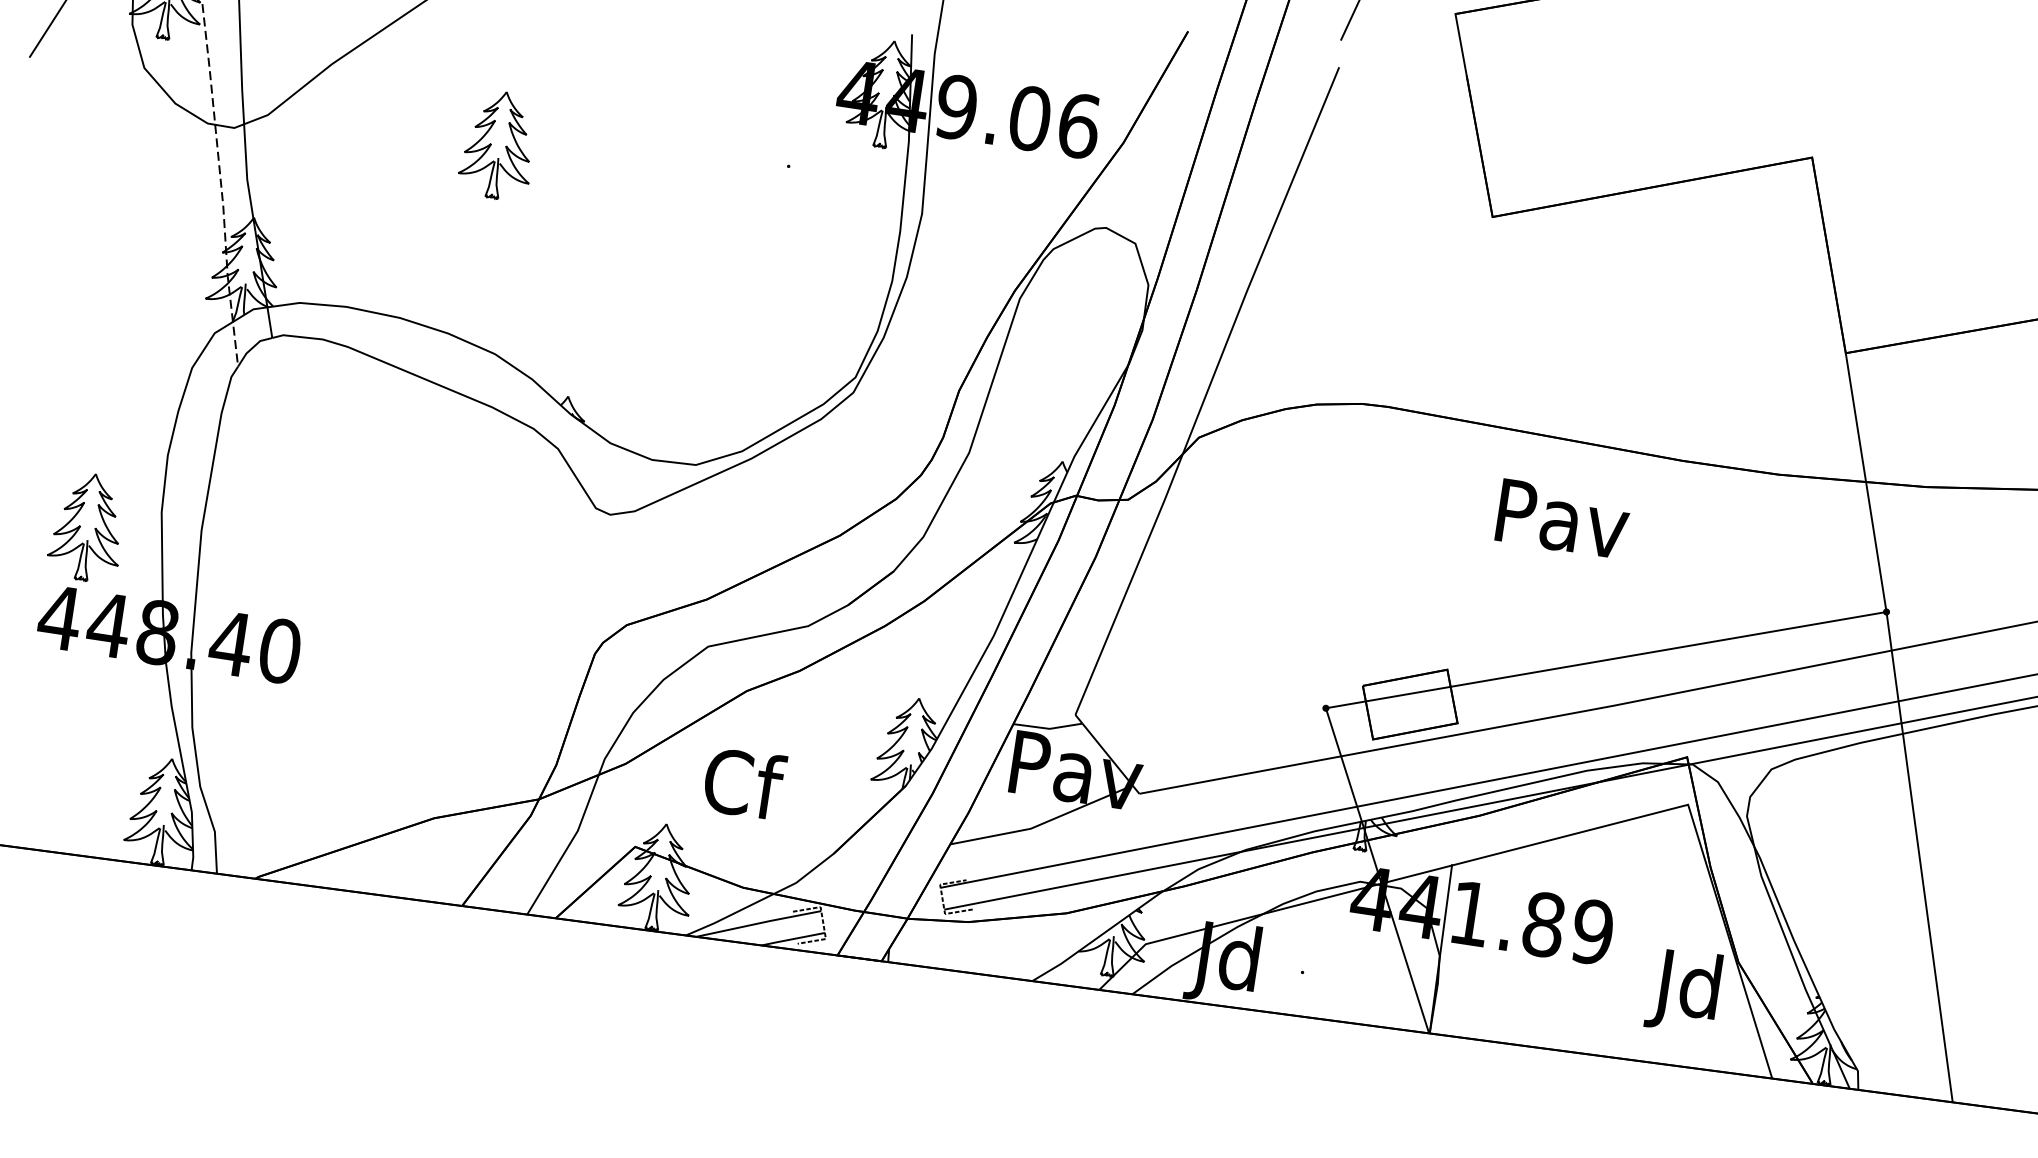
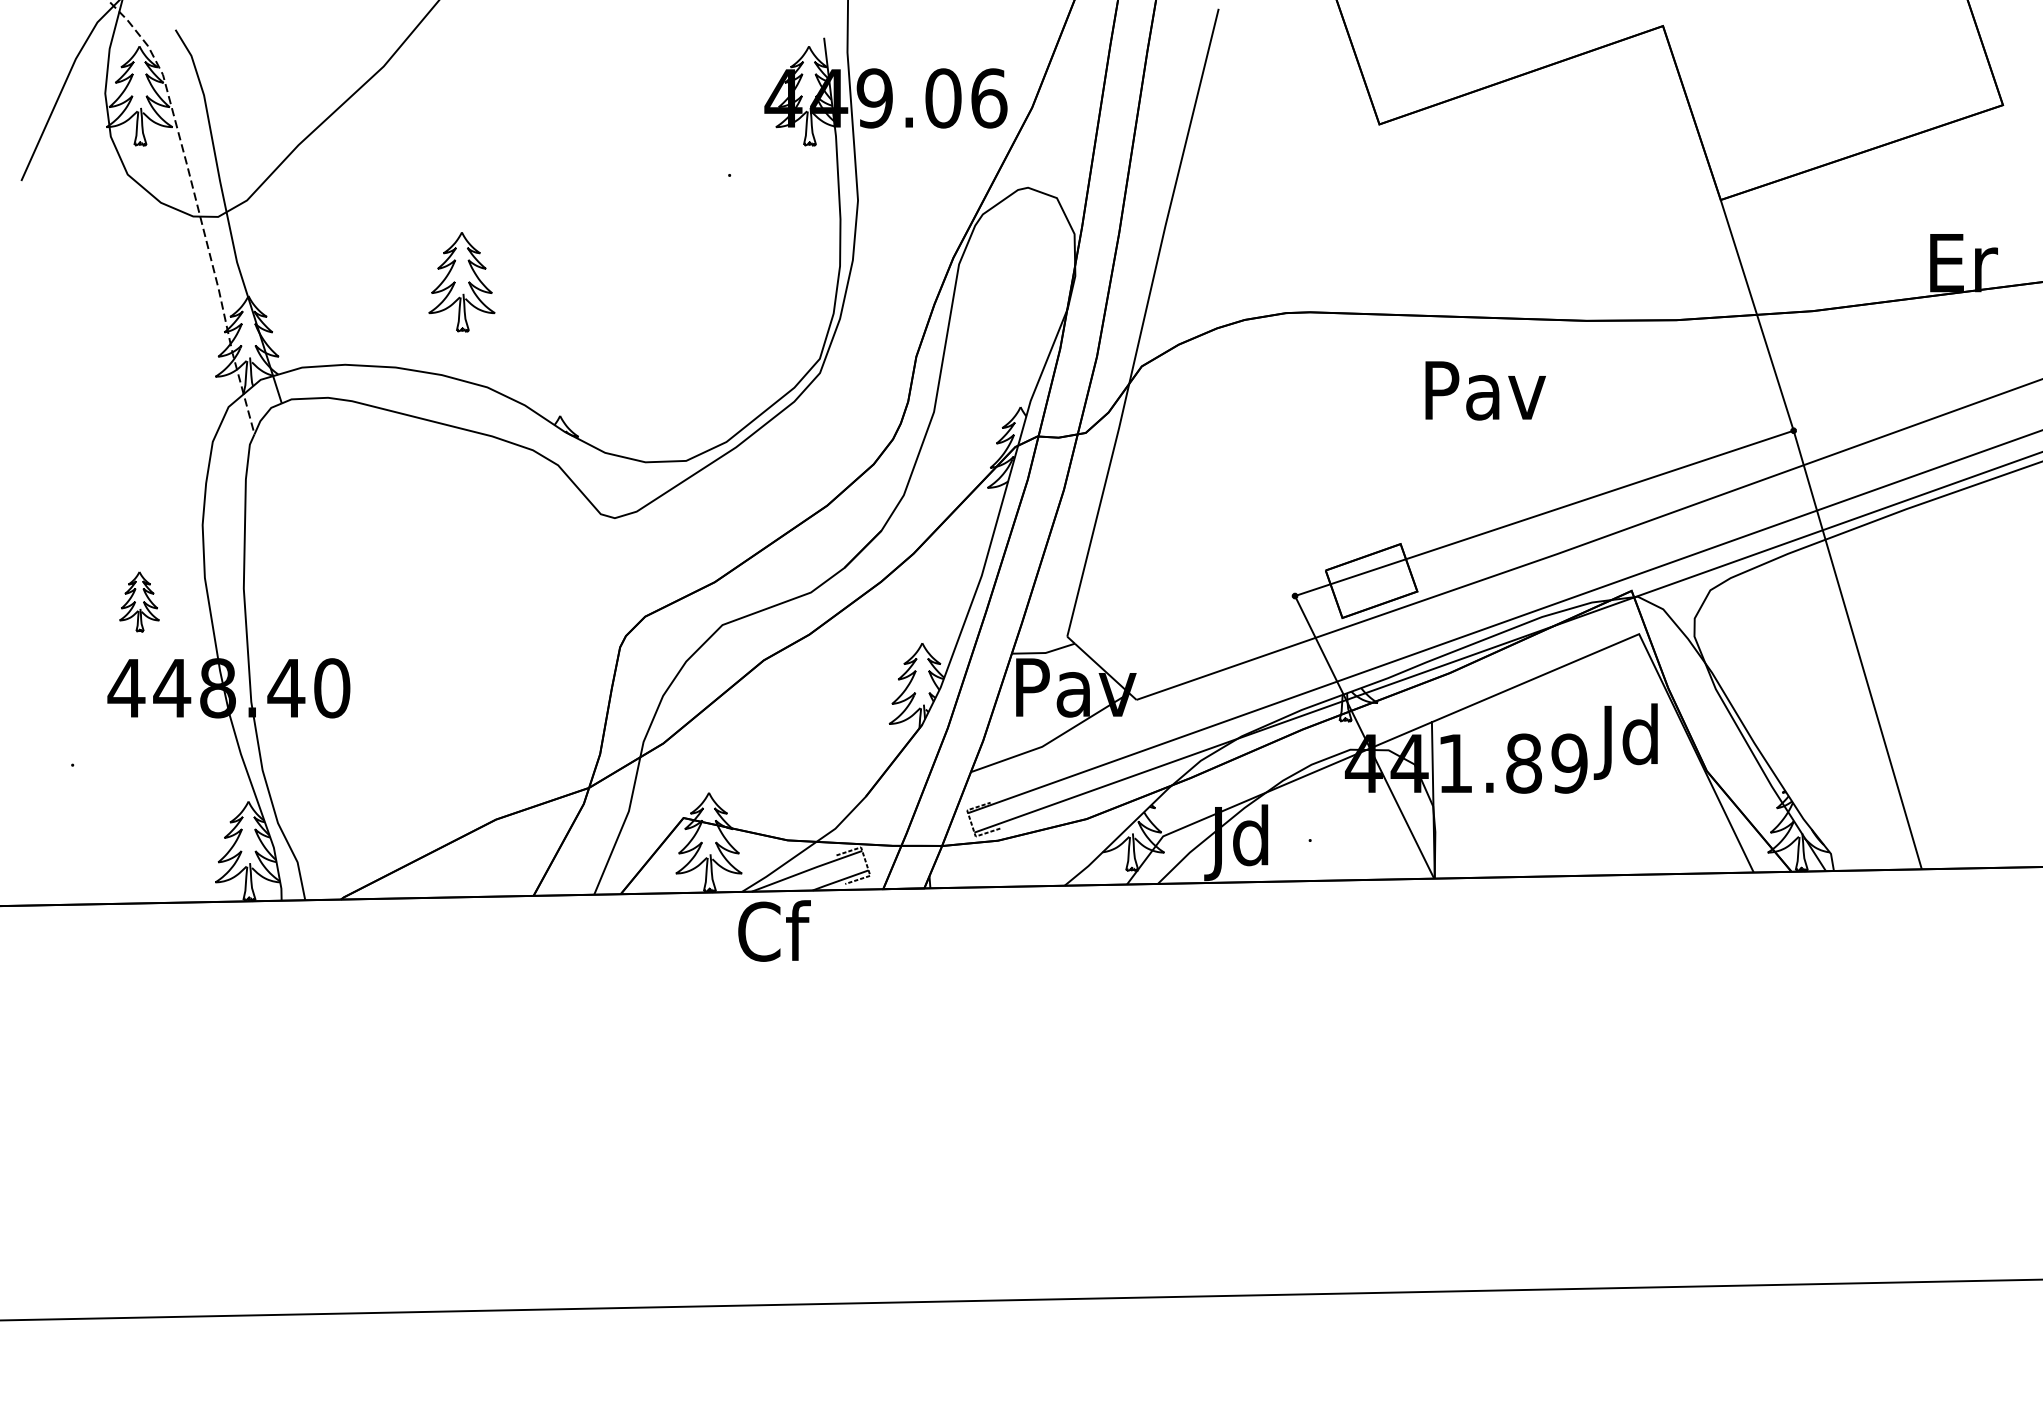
part: (498, 145) -> (461, 282), moved
part: (87, 527) -> (139, 601), size x0.6
text: (744, 782) -> (774, 930), moved
text: (1683, 990) -> (1625, 741), moved

